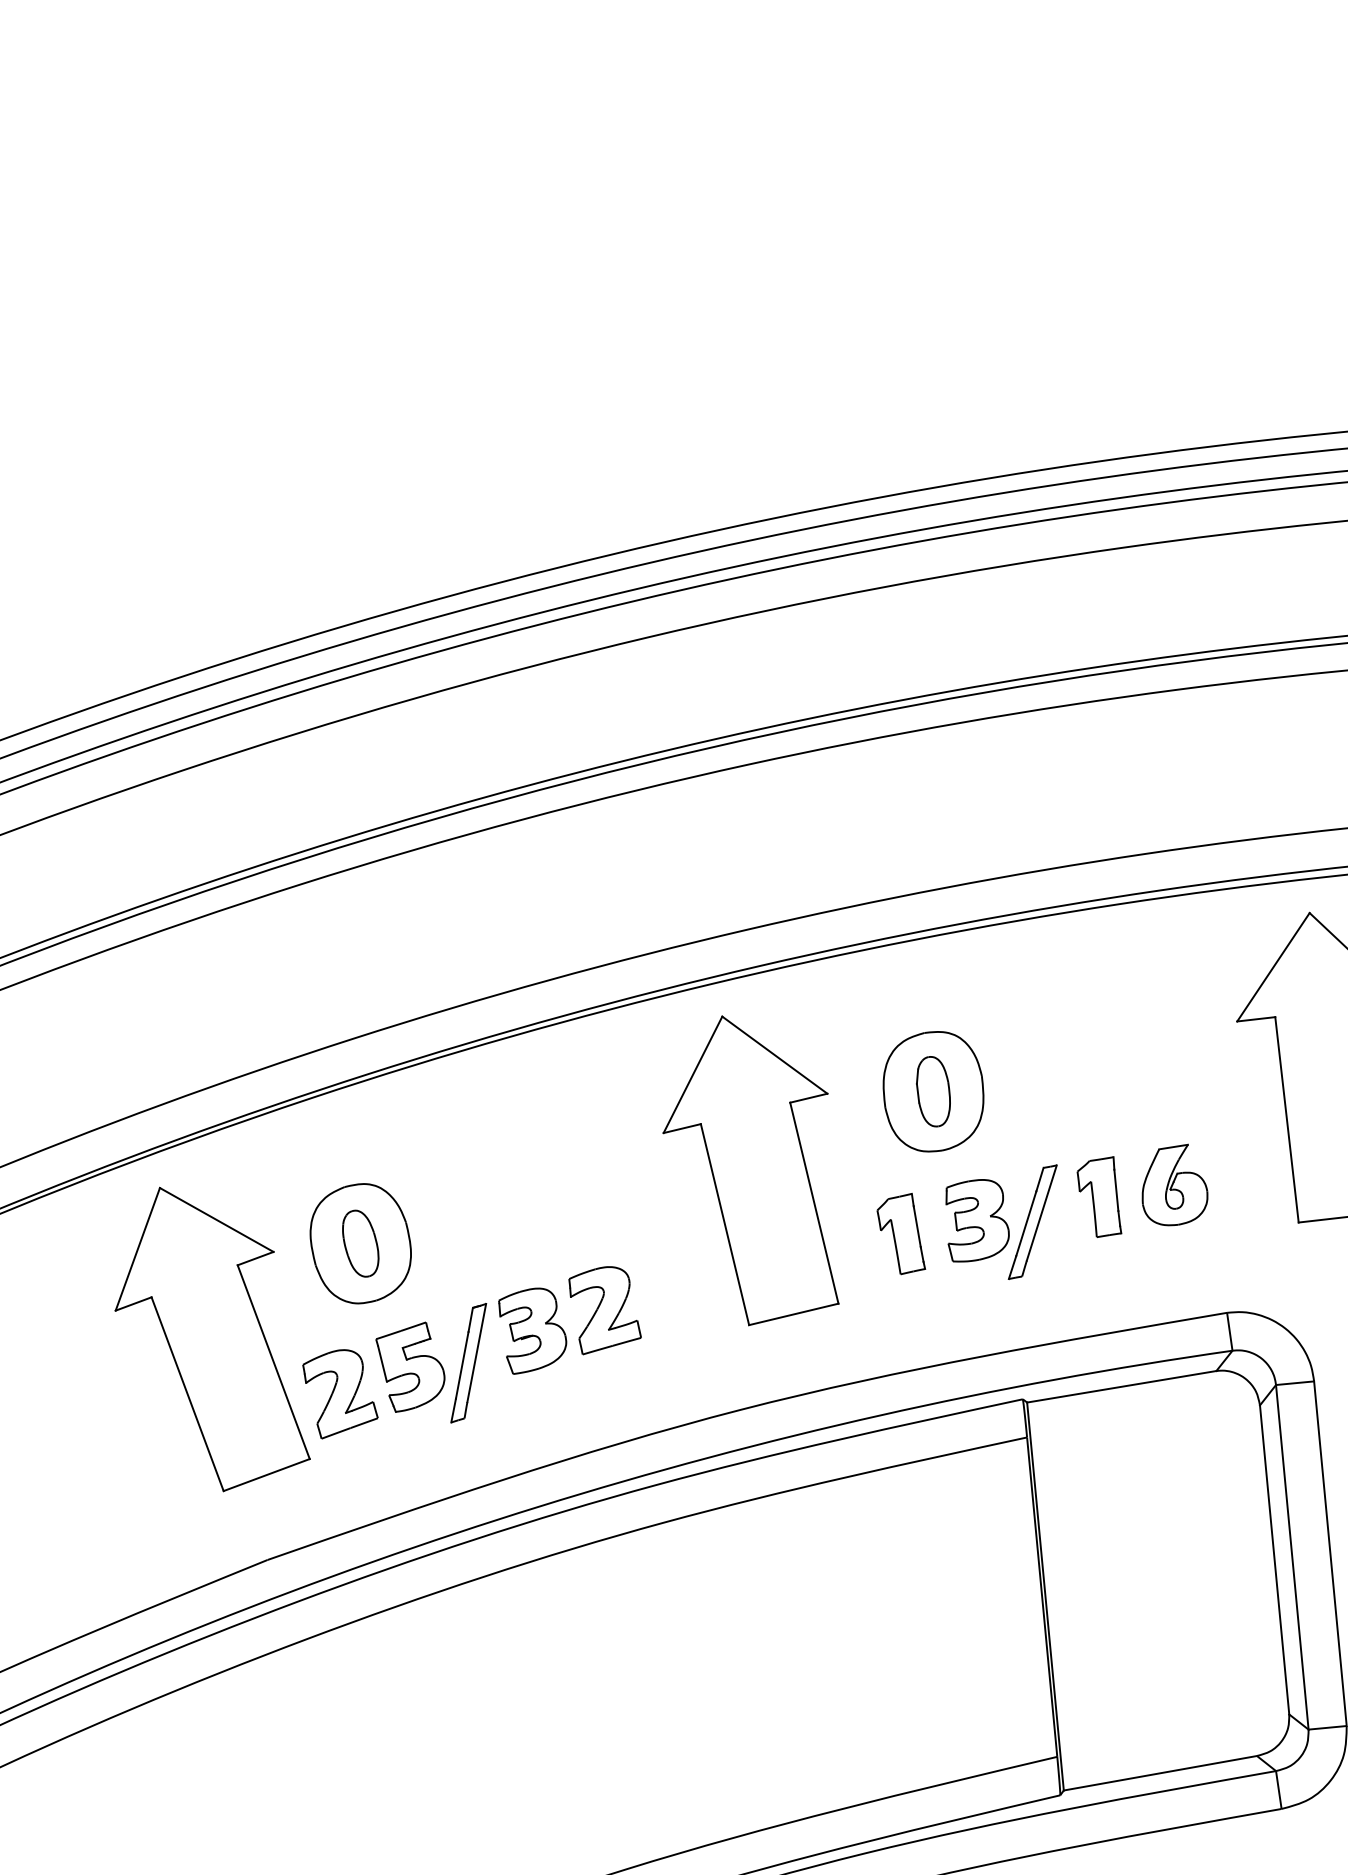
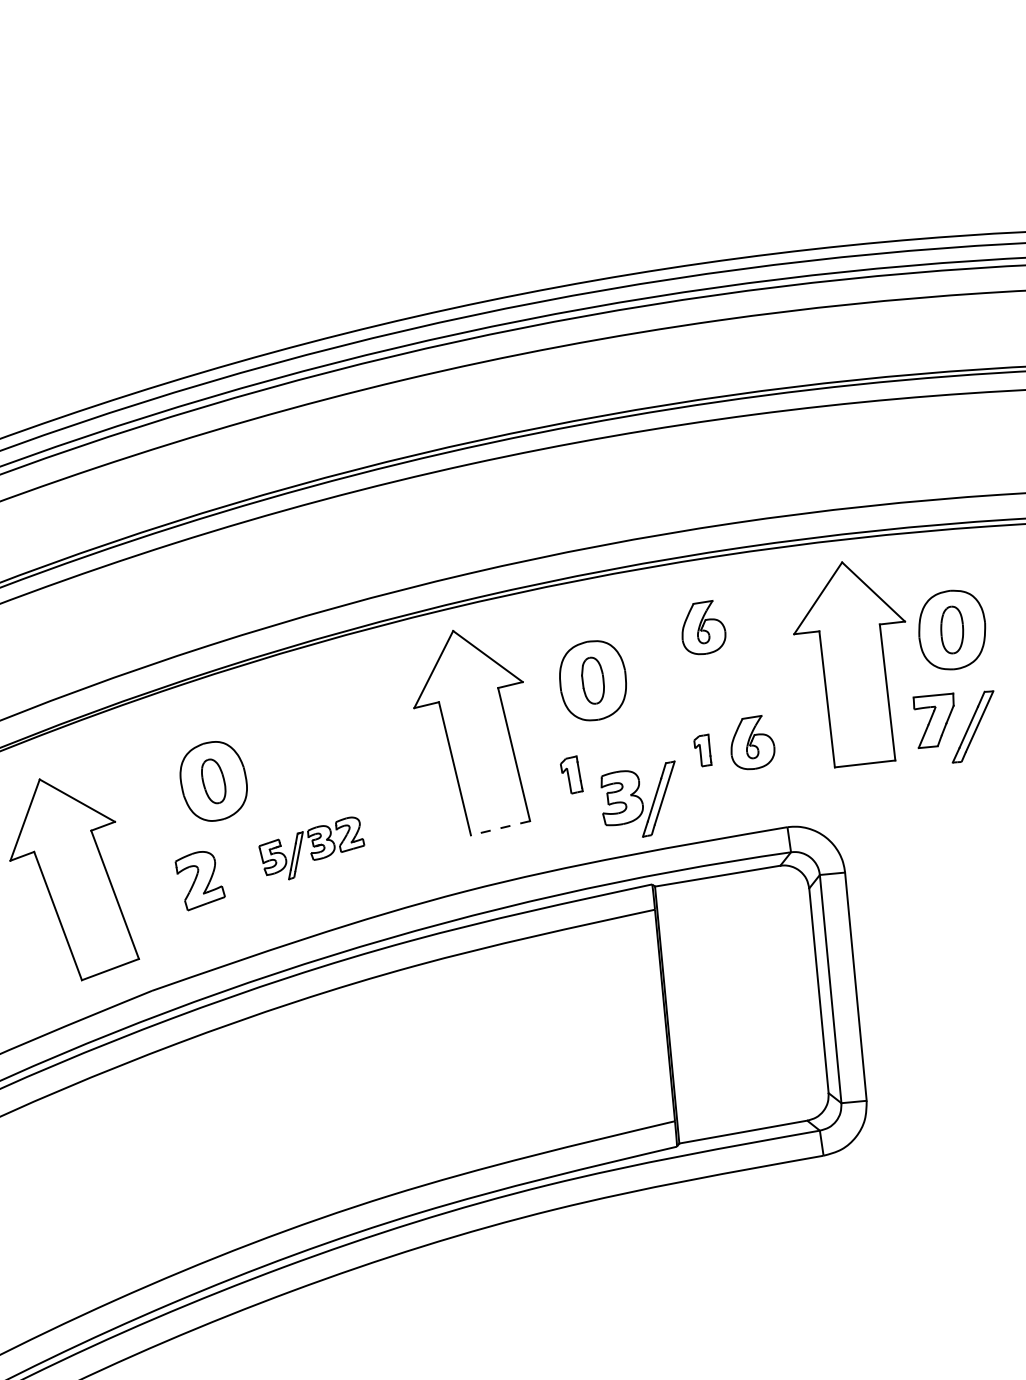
part: (1100, 1011) -> (703, 627), added
part: (1098, 1197) -> (702, 750), size x0.6
part: (1000, 1221) -> (637, 798), moved
part: (900, 1233) -> (571, 774), size x0.7
line: (793, 1314) -> (500, 828), solid -> dashed
part: (212, 1338) -> (74, 879), moved
part: (508, 1345) -> (311, 848), size x0.6

